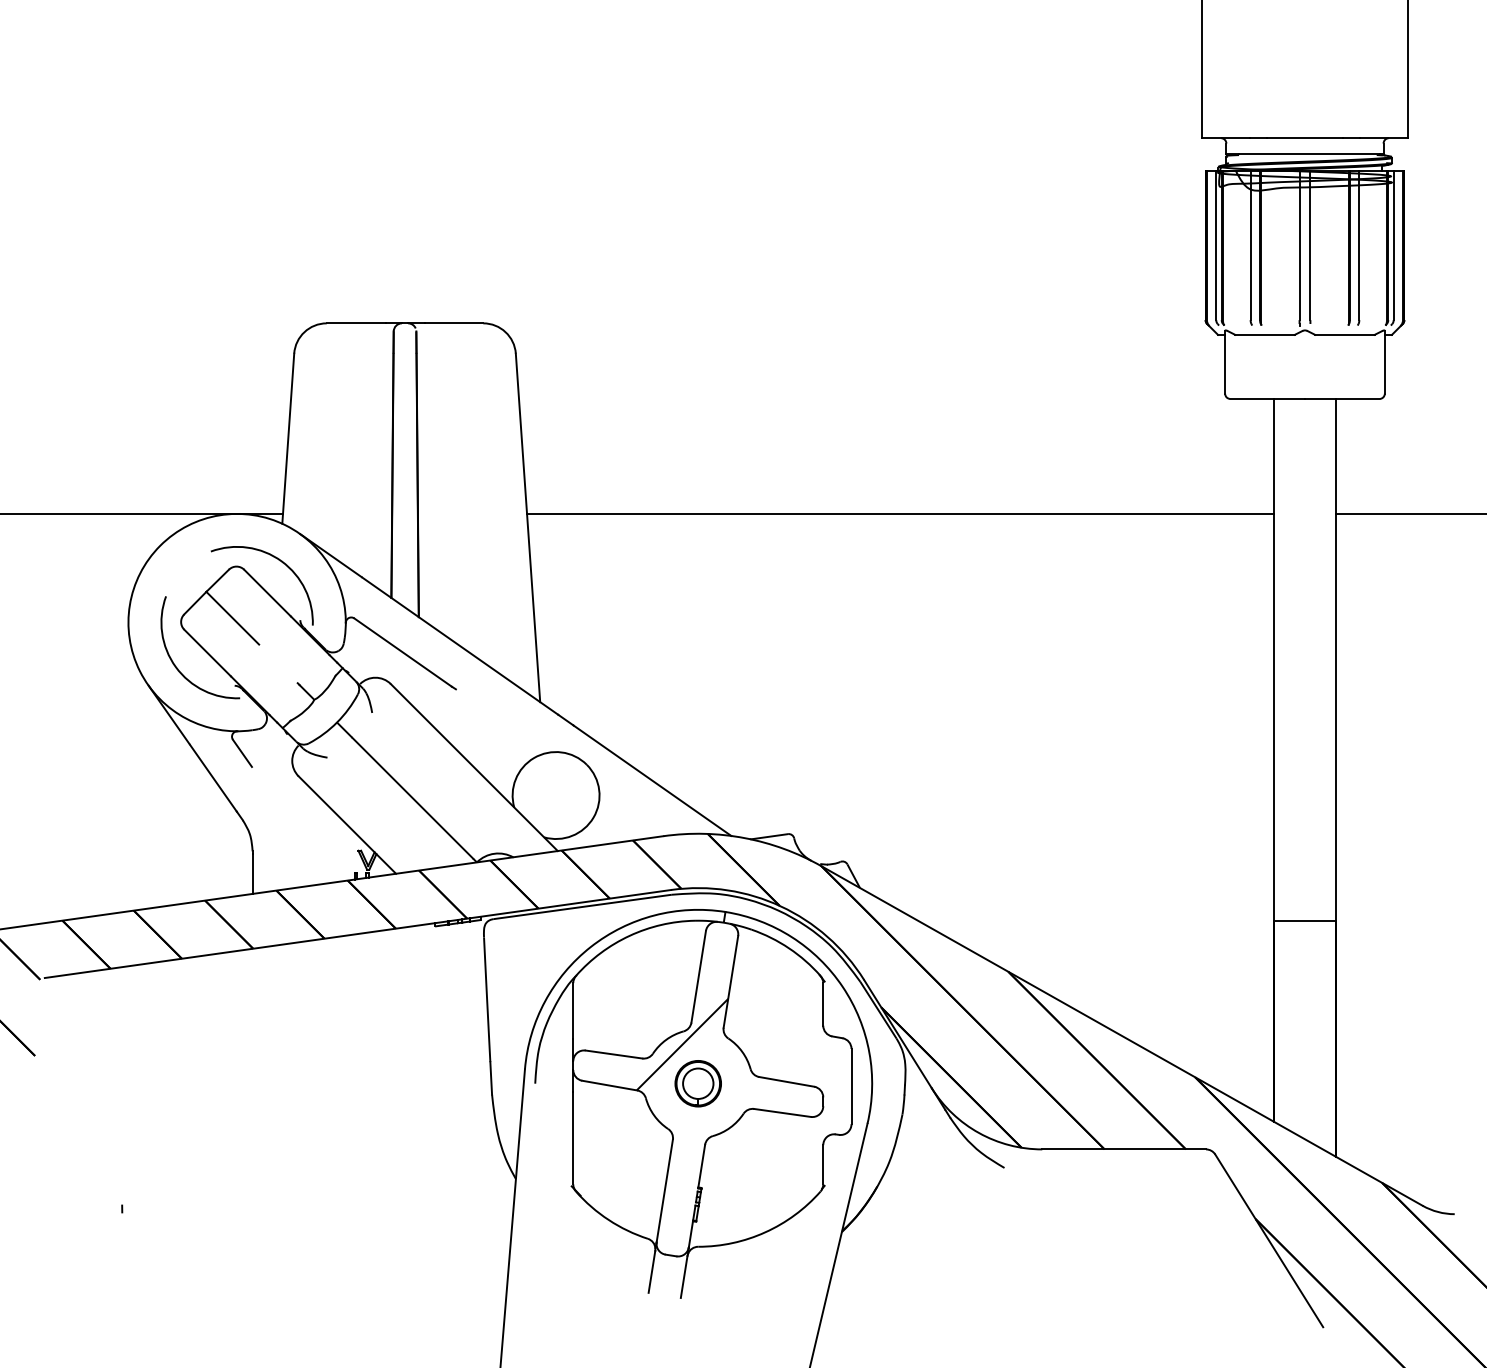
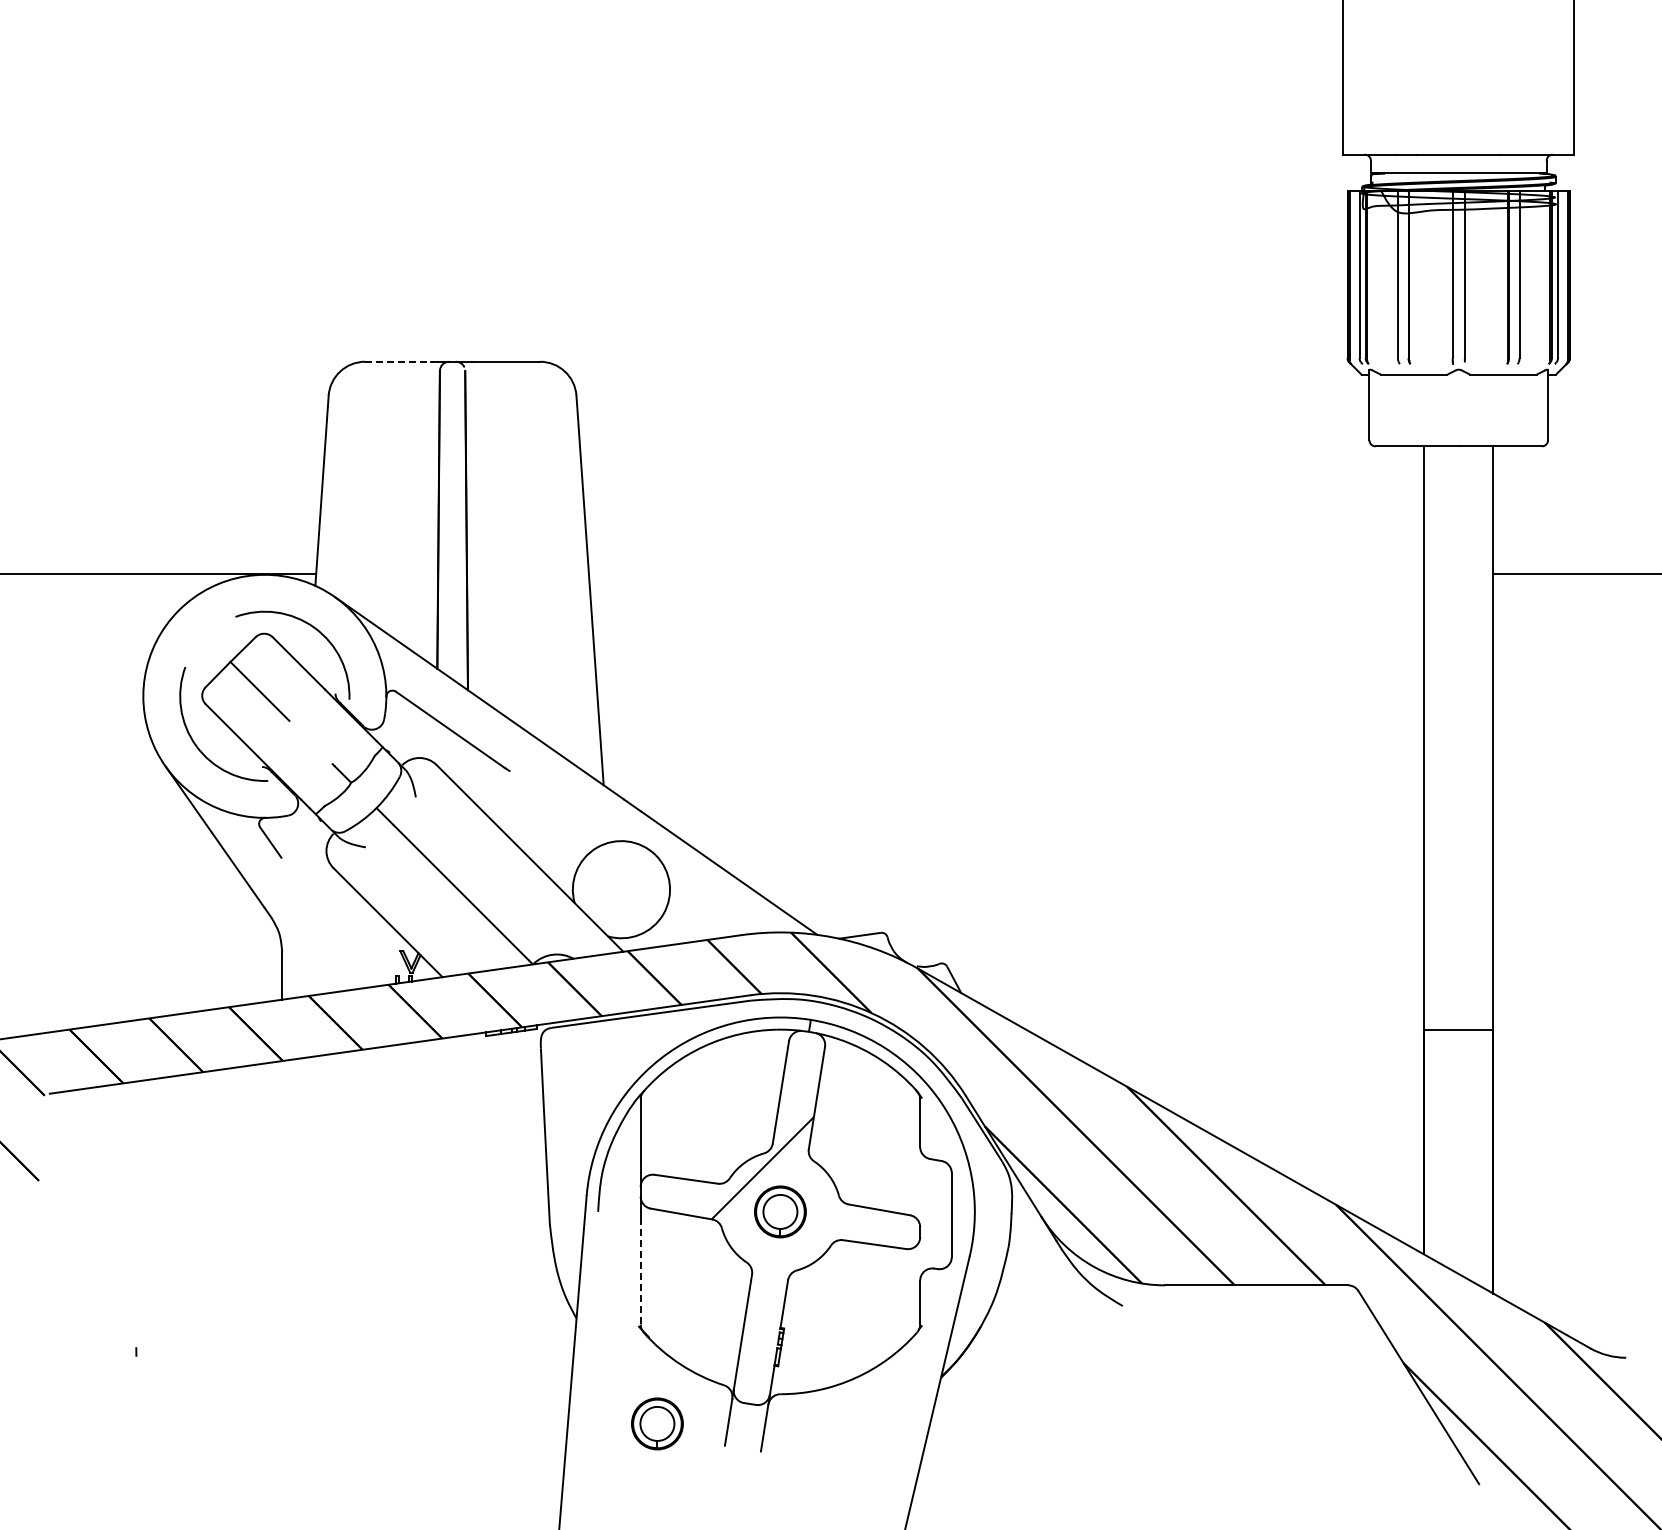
line: (355, 323) -> (397, 361), solid -> dashed
line: (900, 513) -> (1006, 574), removed
line: (573, 1137) -> (640, 1272), solid -> dashed
part: (588, 1272) -> (657, 1423), added

